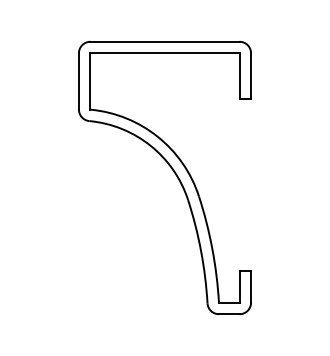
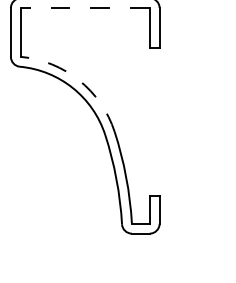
line: (164, 53) -> (84, 8), solid -> dashed
arc: (157, 136) -> (78, 80), solid -> dashed

